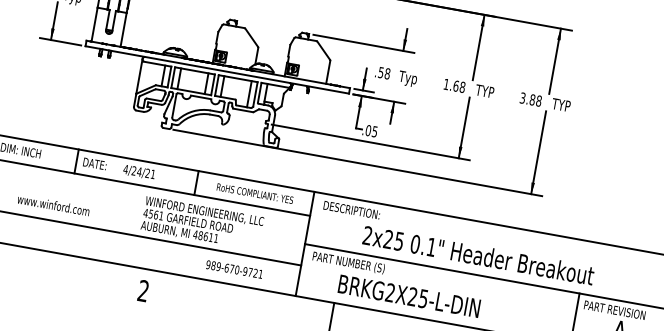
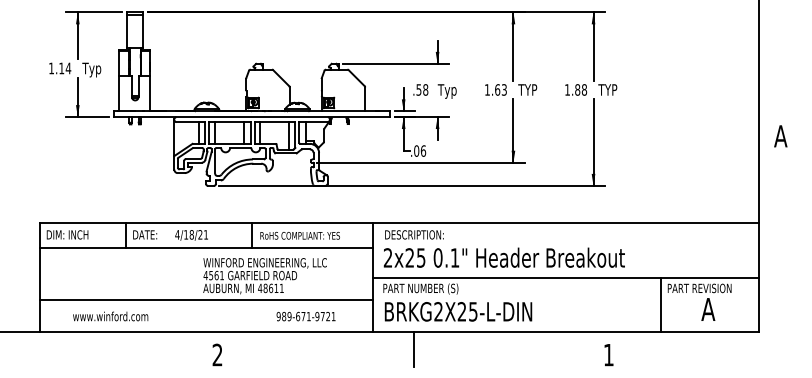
text: (461, 86) -> (503, 89), 1.68 -> 1.63
text: (522, 97) -> (567, 89), 3.88 -> 1.88
text: (375, 131) -> (423, 150), .05 -> .06
text: (136, 171) -> (188, 234), 4/24/21 -> 4/18/21
text: (254, 193) -> (299, 235), moved
text: (53, 205) -> (110, 316), moved
text: (477, 255) -> (503, 257), moved
text: (236, 269) -> (308, 316), 989-670-9721 -> 989-671-9721
text: (409, 296) -> (458, 311), moved

